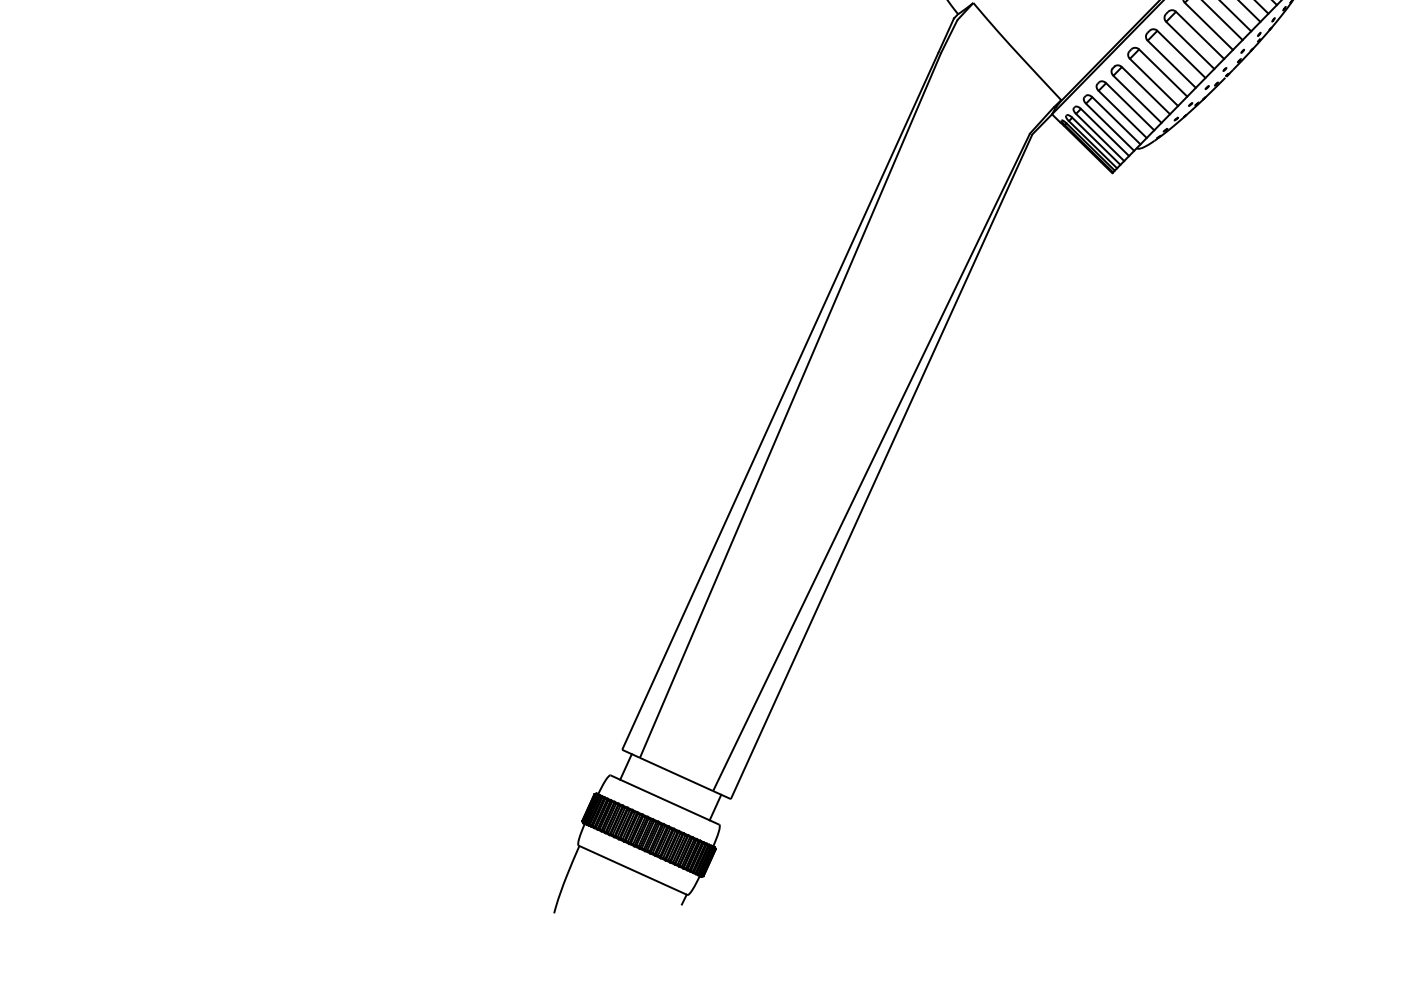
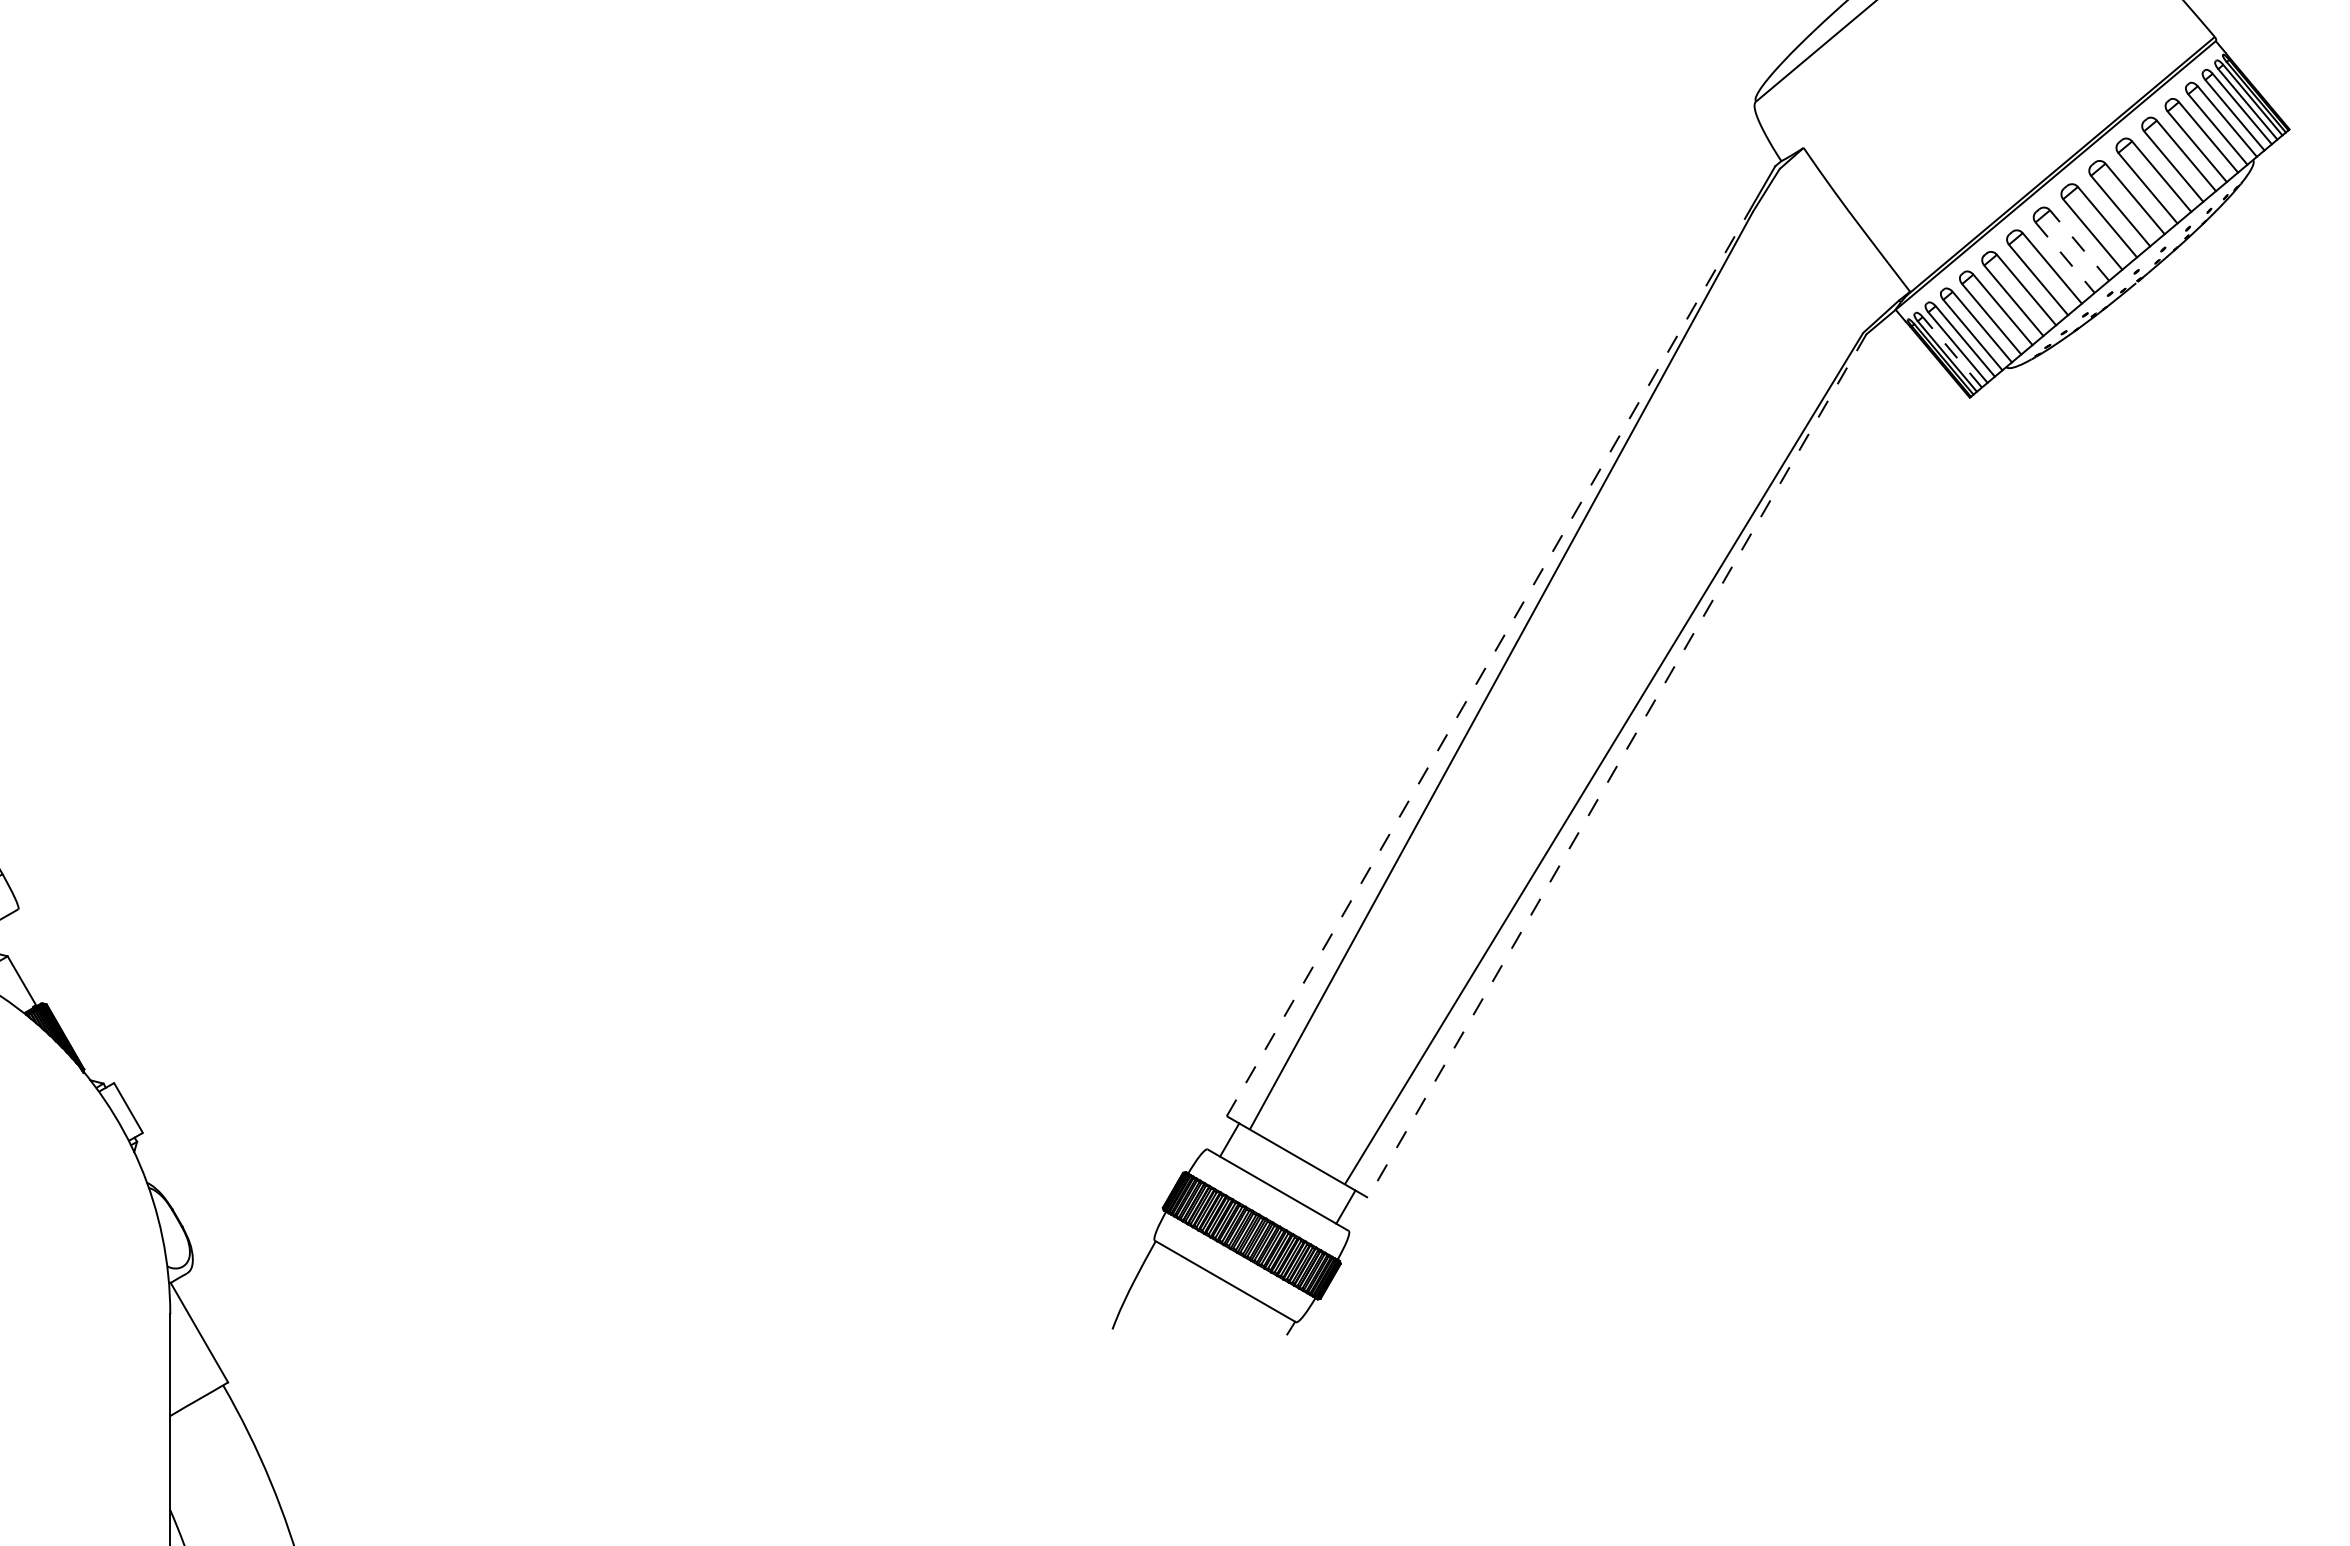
line: (1181, 54) -> (2079, 245), solid -> dashed
line: (1172, 64) -> (2065, 258), solid -> dashed
line: (1096, 140) -> (1952, 351), solid -> dashed
line: (780, 401) -> (1488, 663), solid -> dashed
line: (881, 466) -> (1617, 765), solid -> dashed

